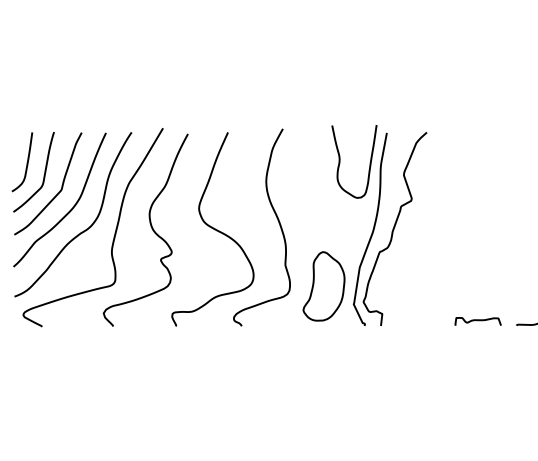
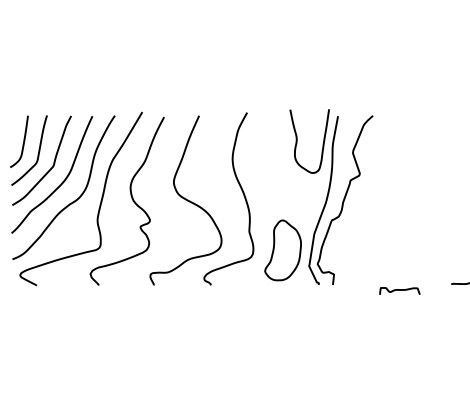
curve: (477, 320) -> (399, 290), moved

